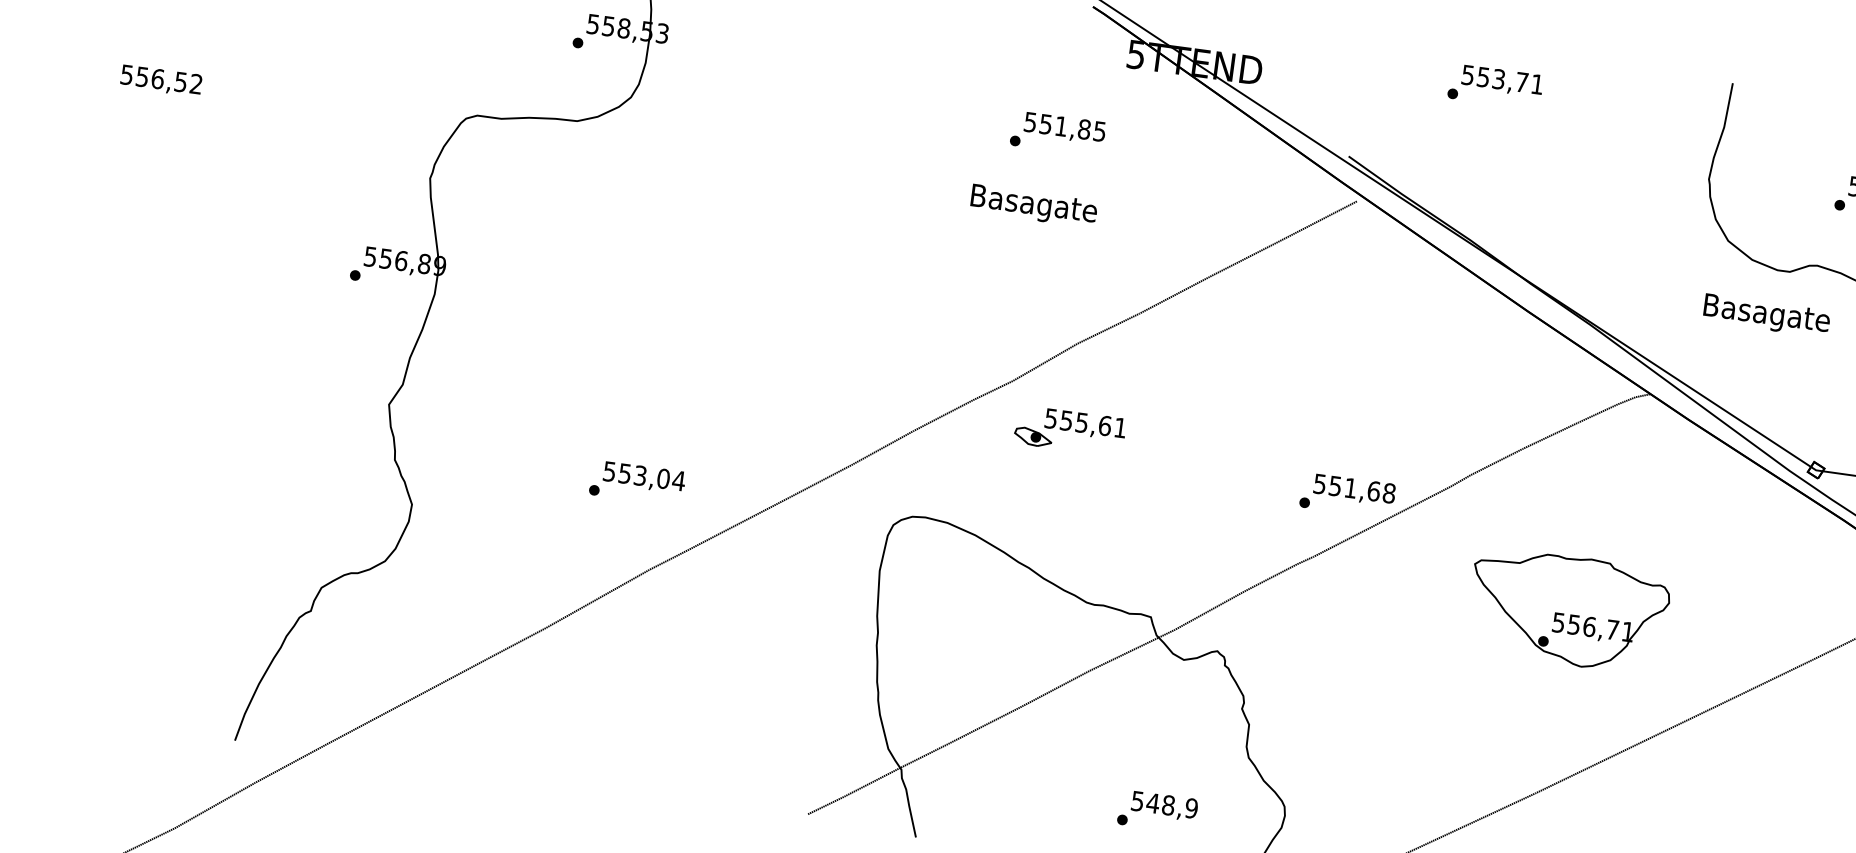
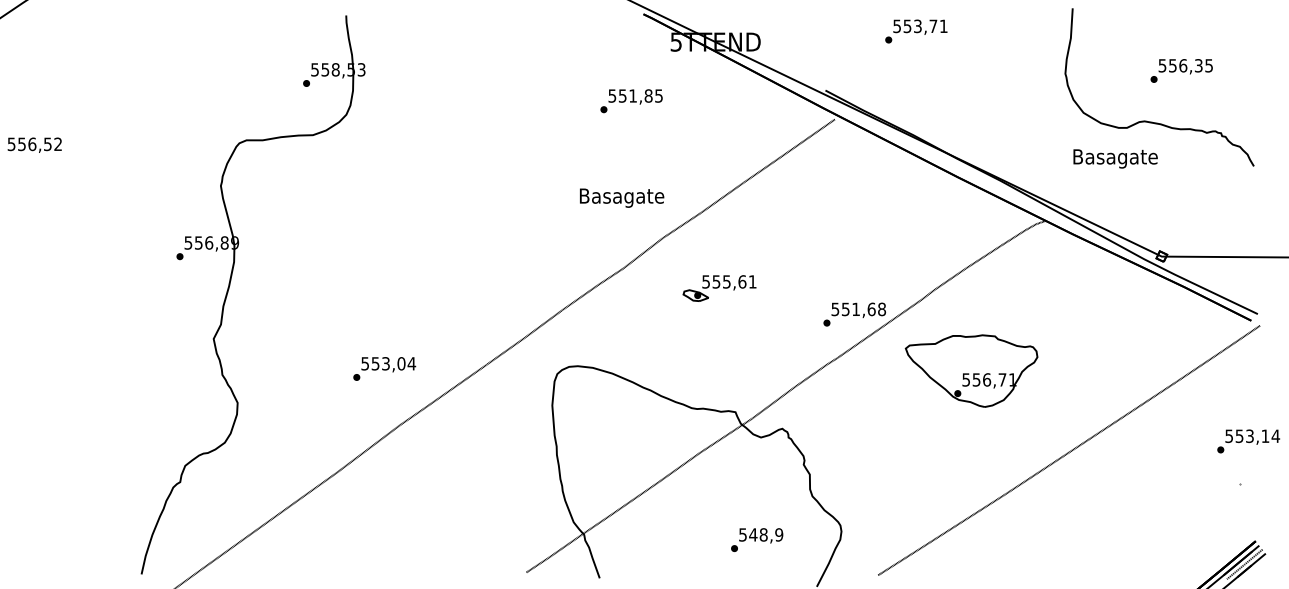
text: (1034, 205) -> (622, 197), moved
part: (1069, 431) -> (719, 288), moved
part: (1568, 609) -> (971, 370), moved

